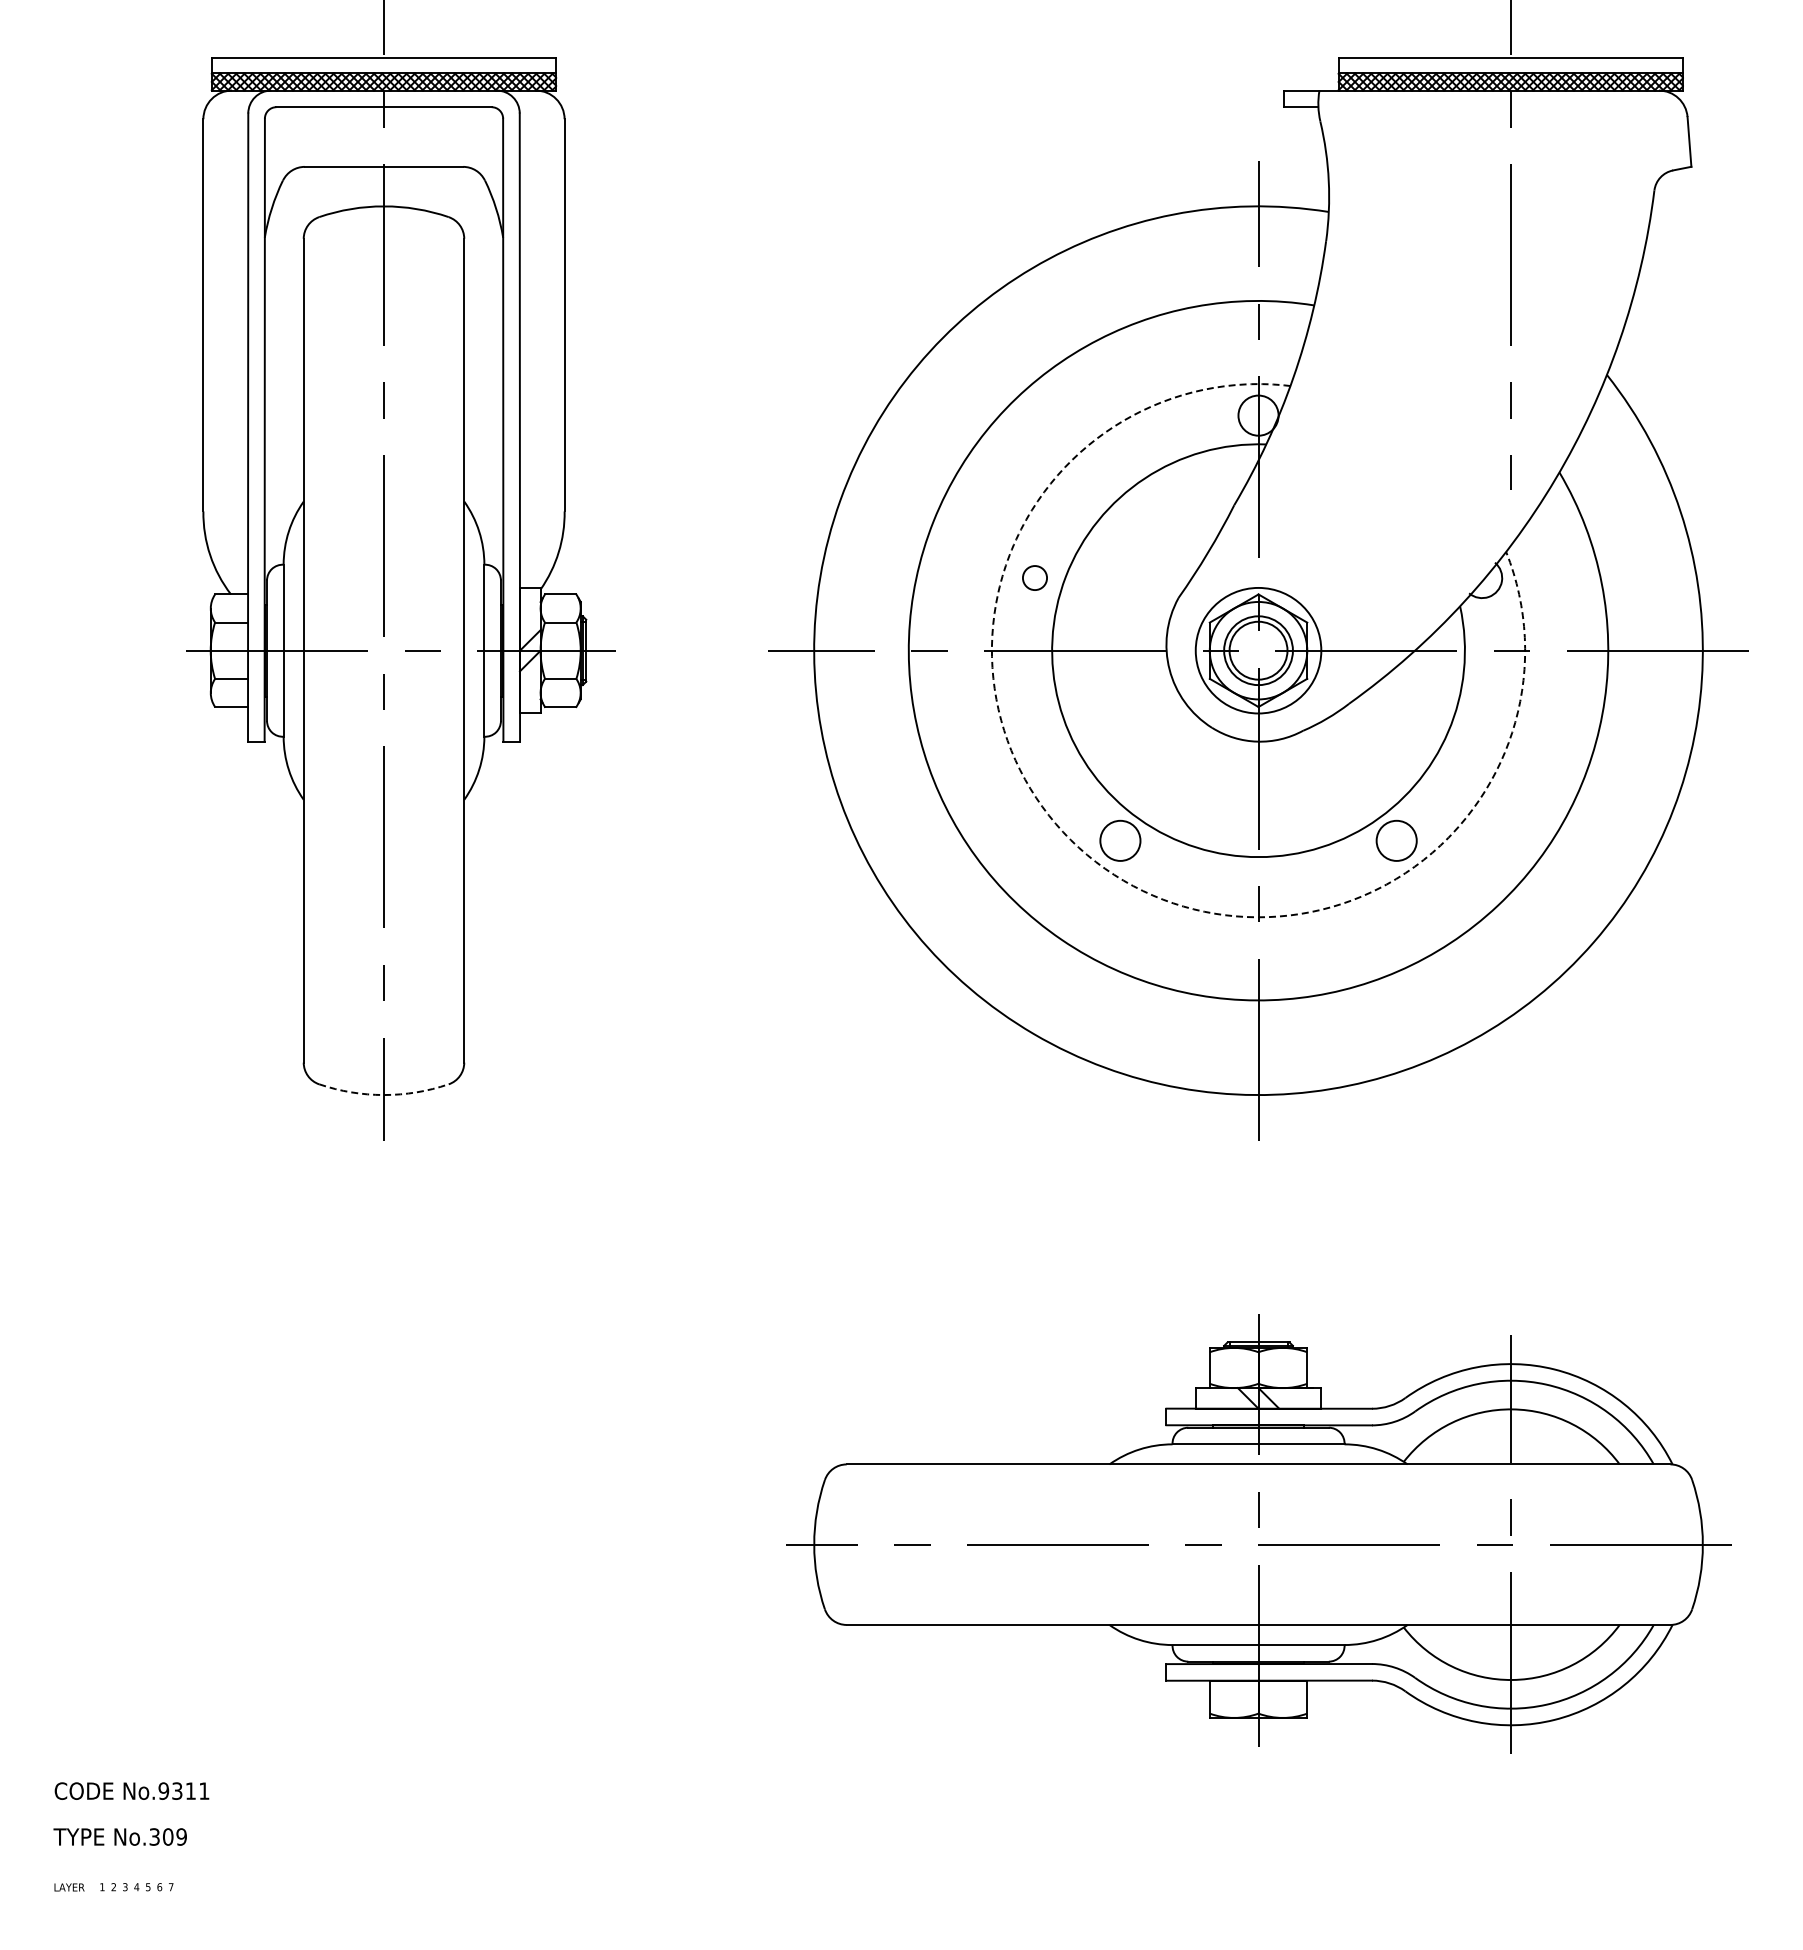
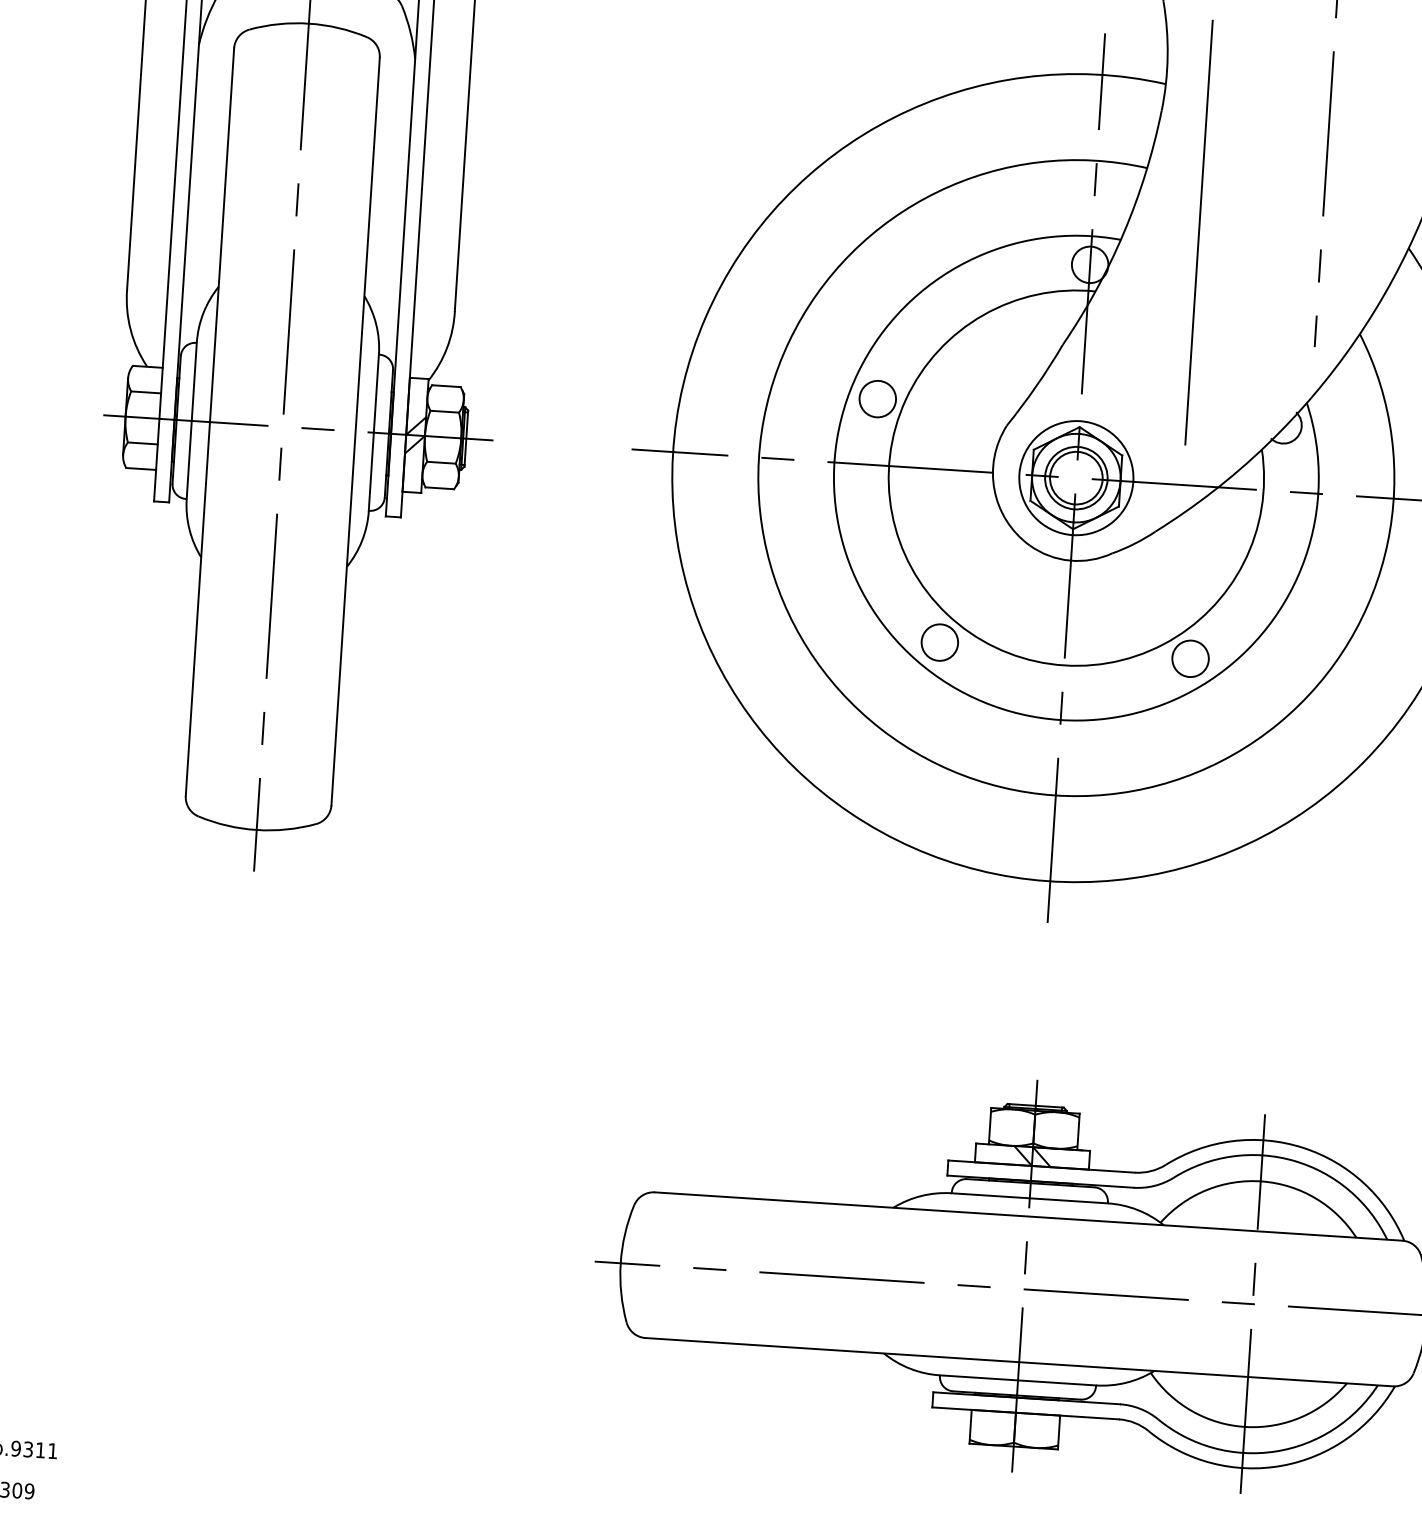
line: (1375, 372) -> (1198, 232), added
circle: (1034, 578) -> (877, 399), size x1.67
arc: (1095, 862) -> (915, 660), dashed -> solid
arc: (383, 1095) -> (256, 830), dashed -> solid

